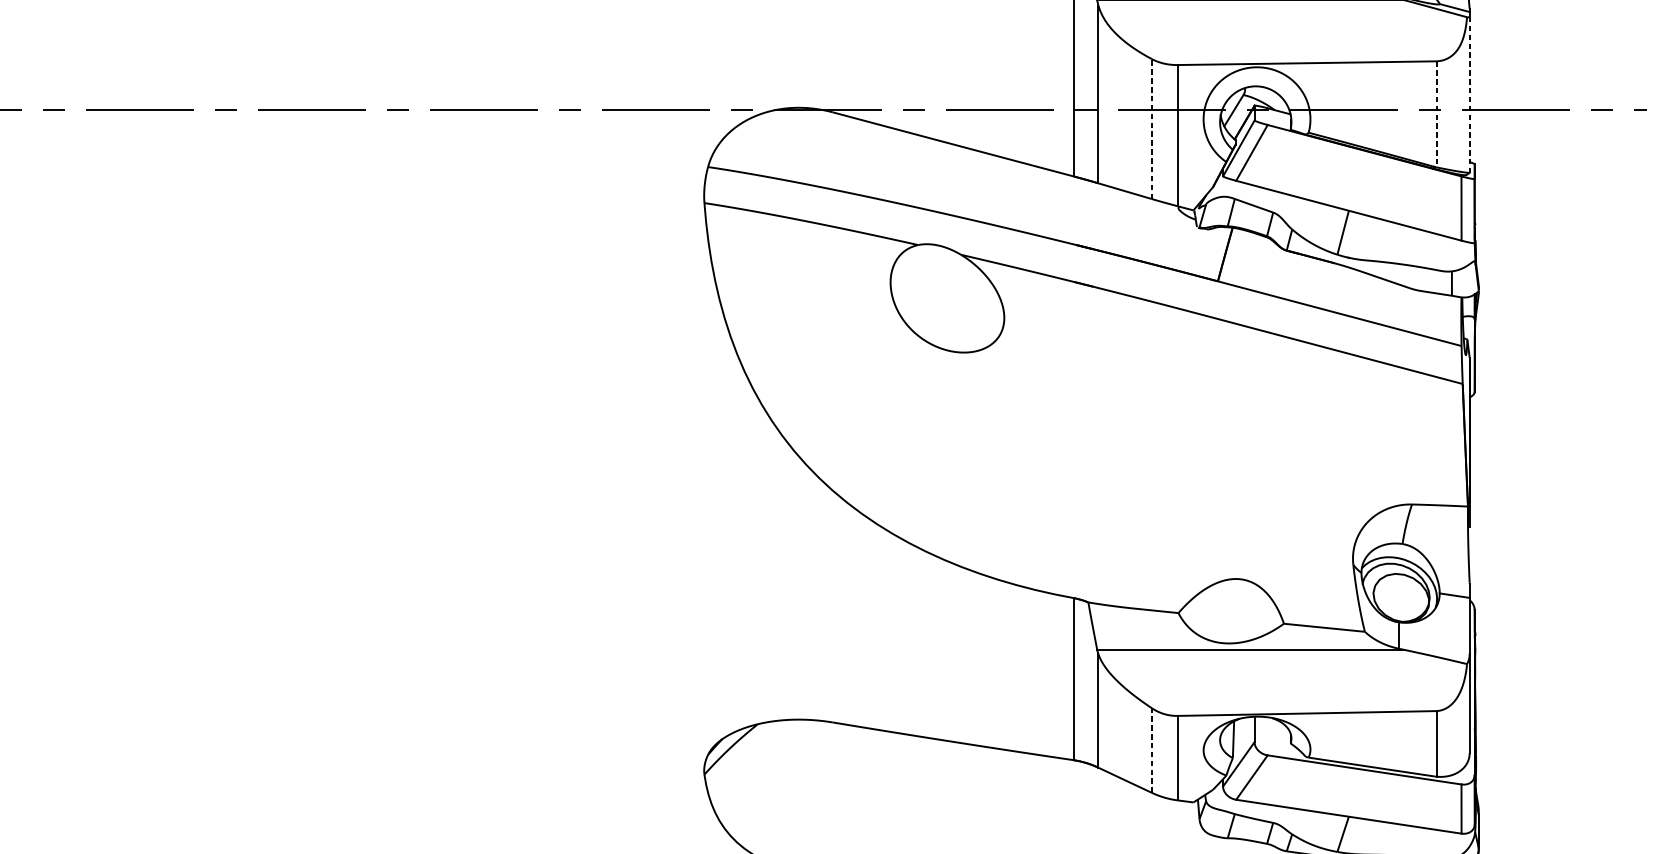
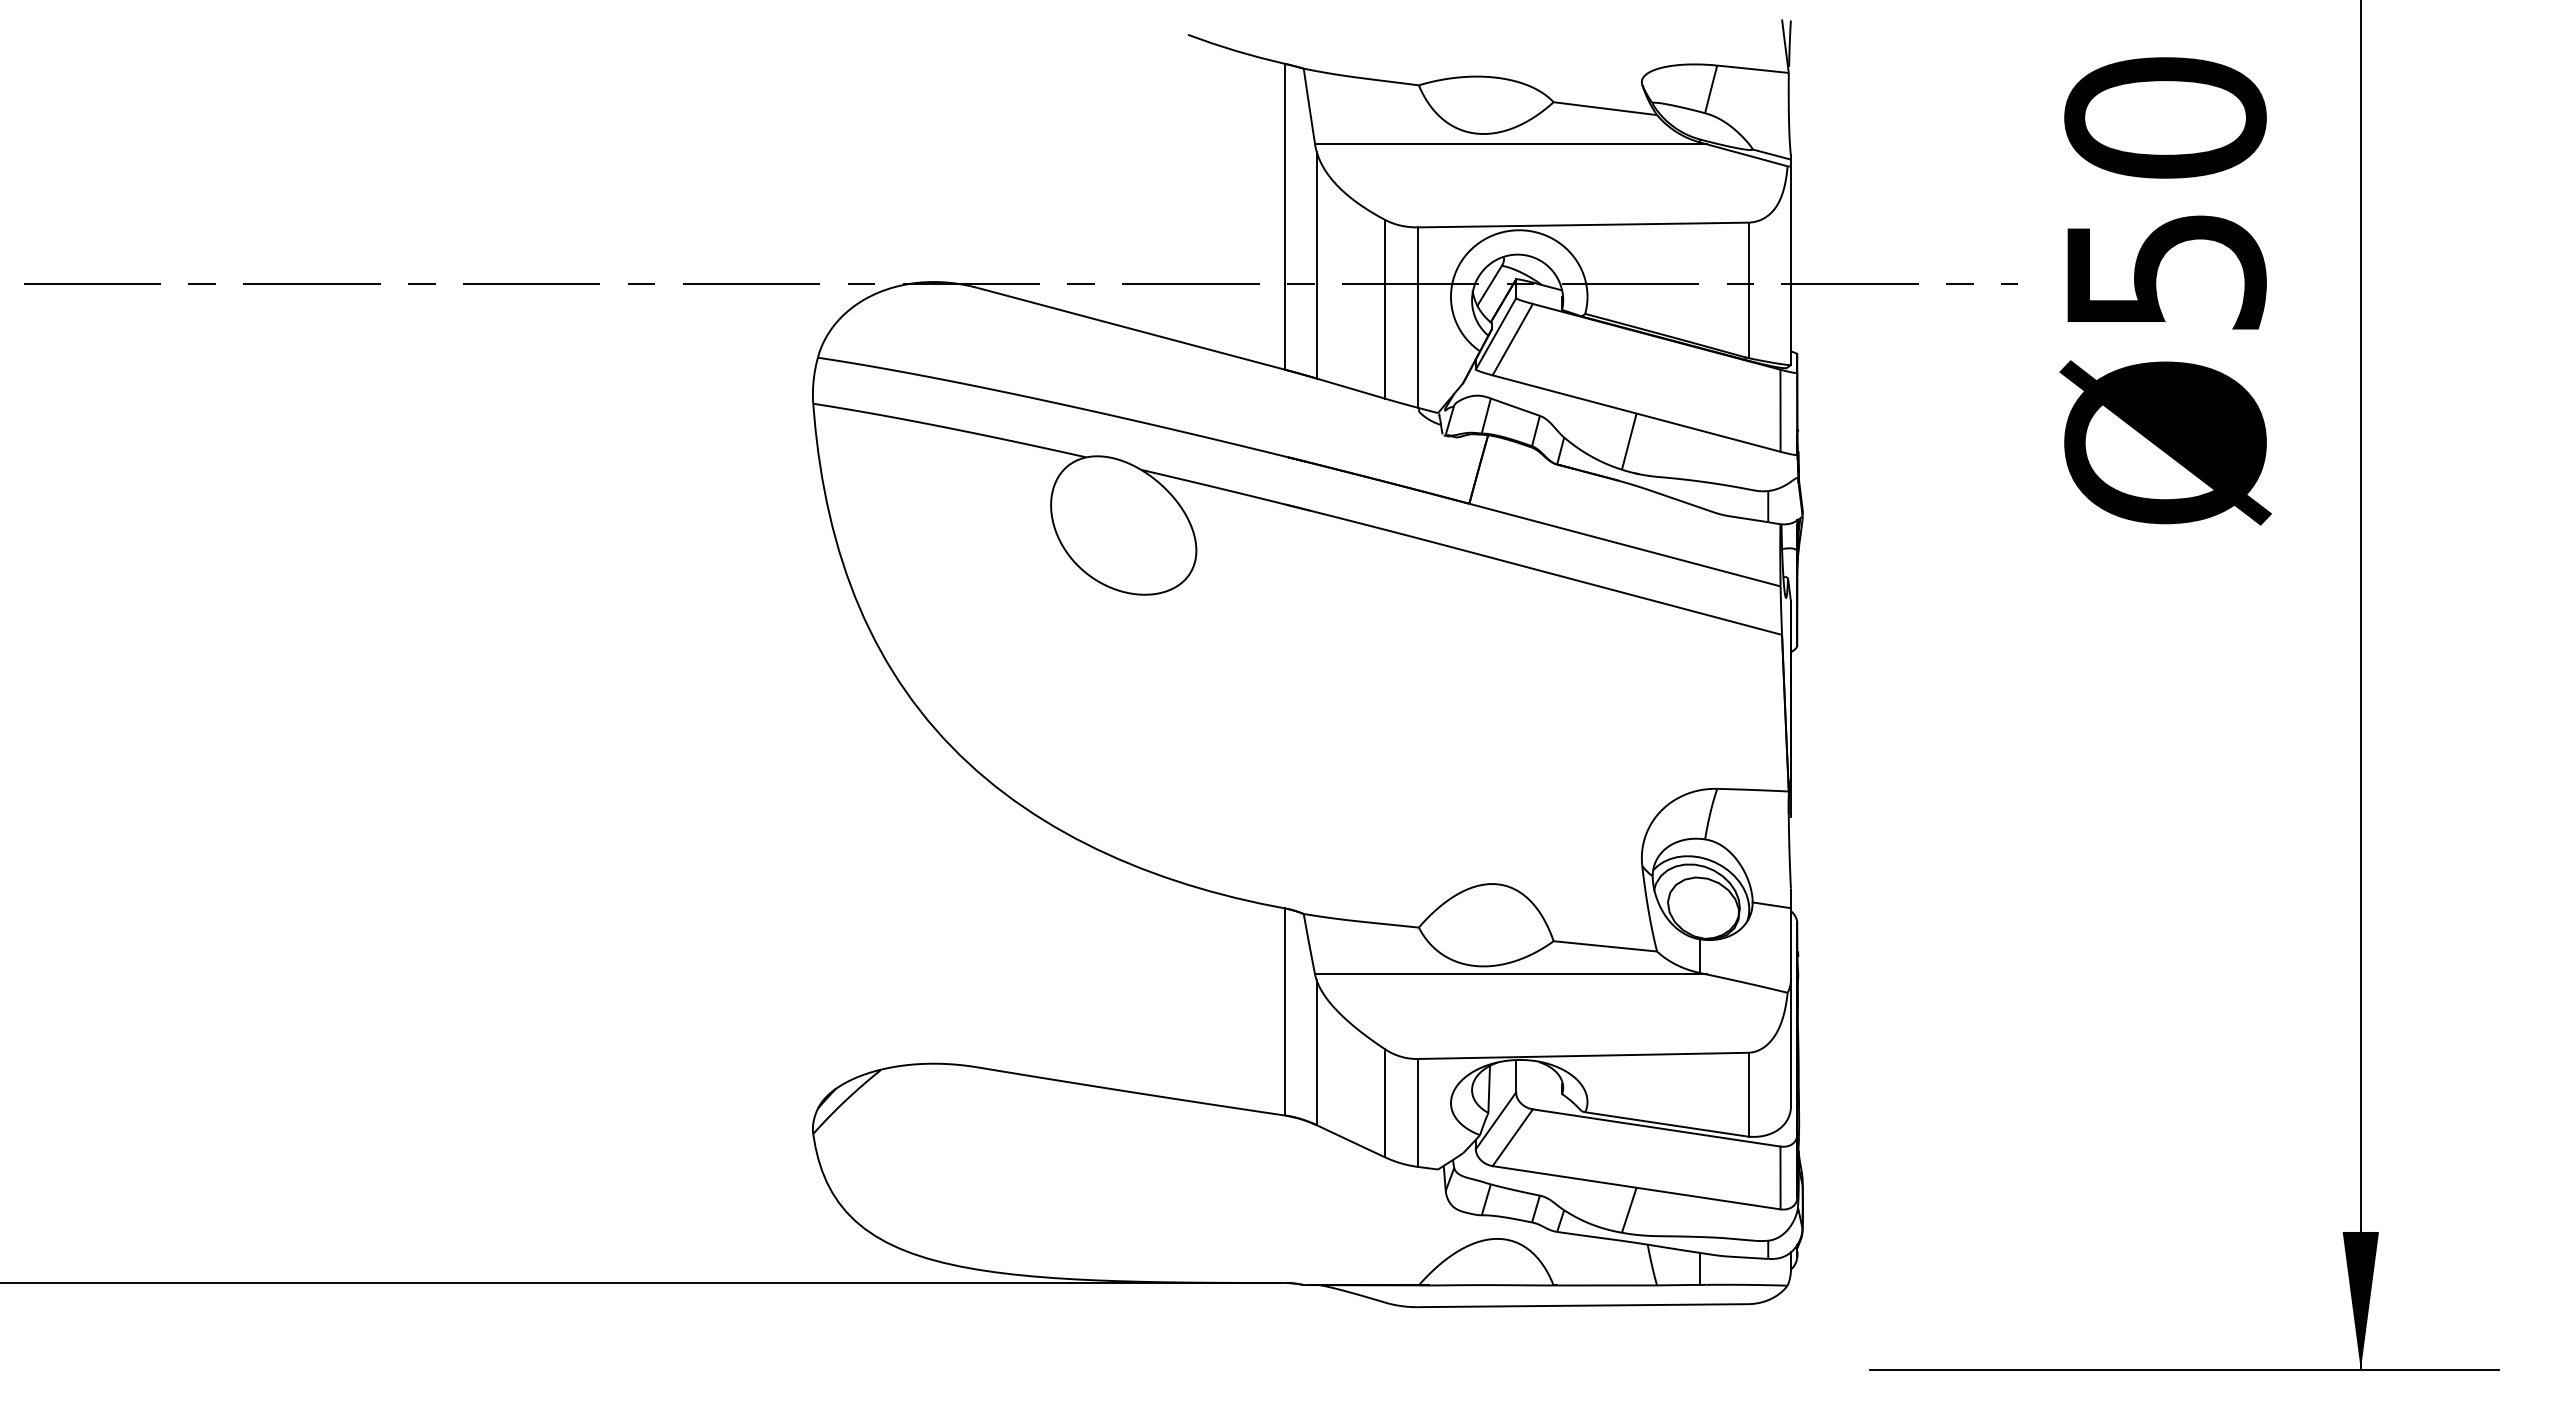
line: (1469, 94) -> (1790, 265), dashed -> solid
line: (1436, 114) -> (1748, 290), dashed -> solid
line: (1151, 128) -> (1384, 308), dashed -> solid
line: (1151, 749) -> (1384, 1102), dashed -> solid

